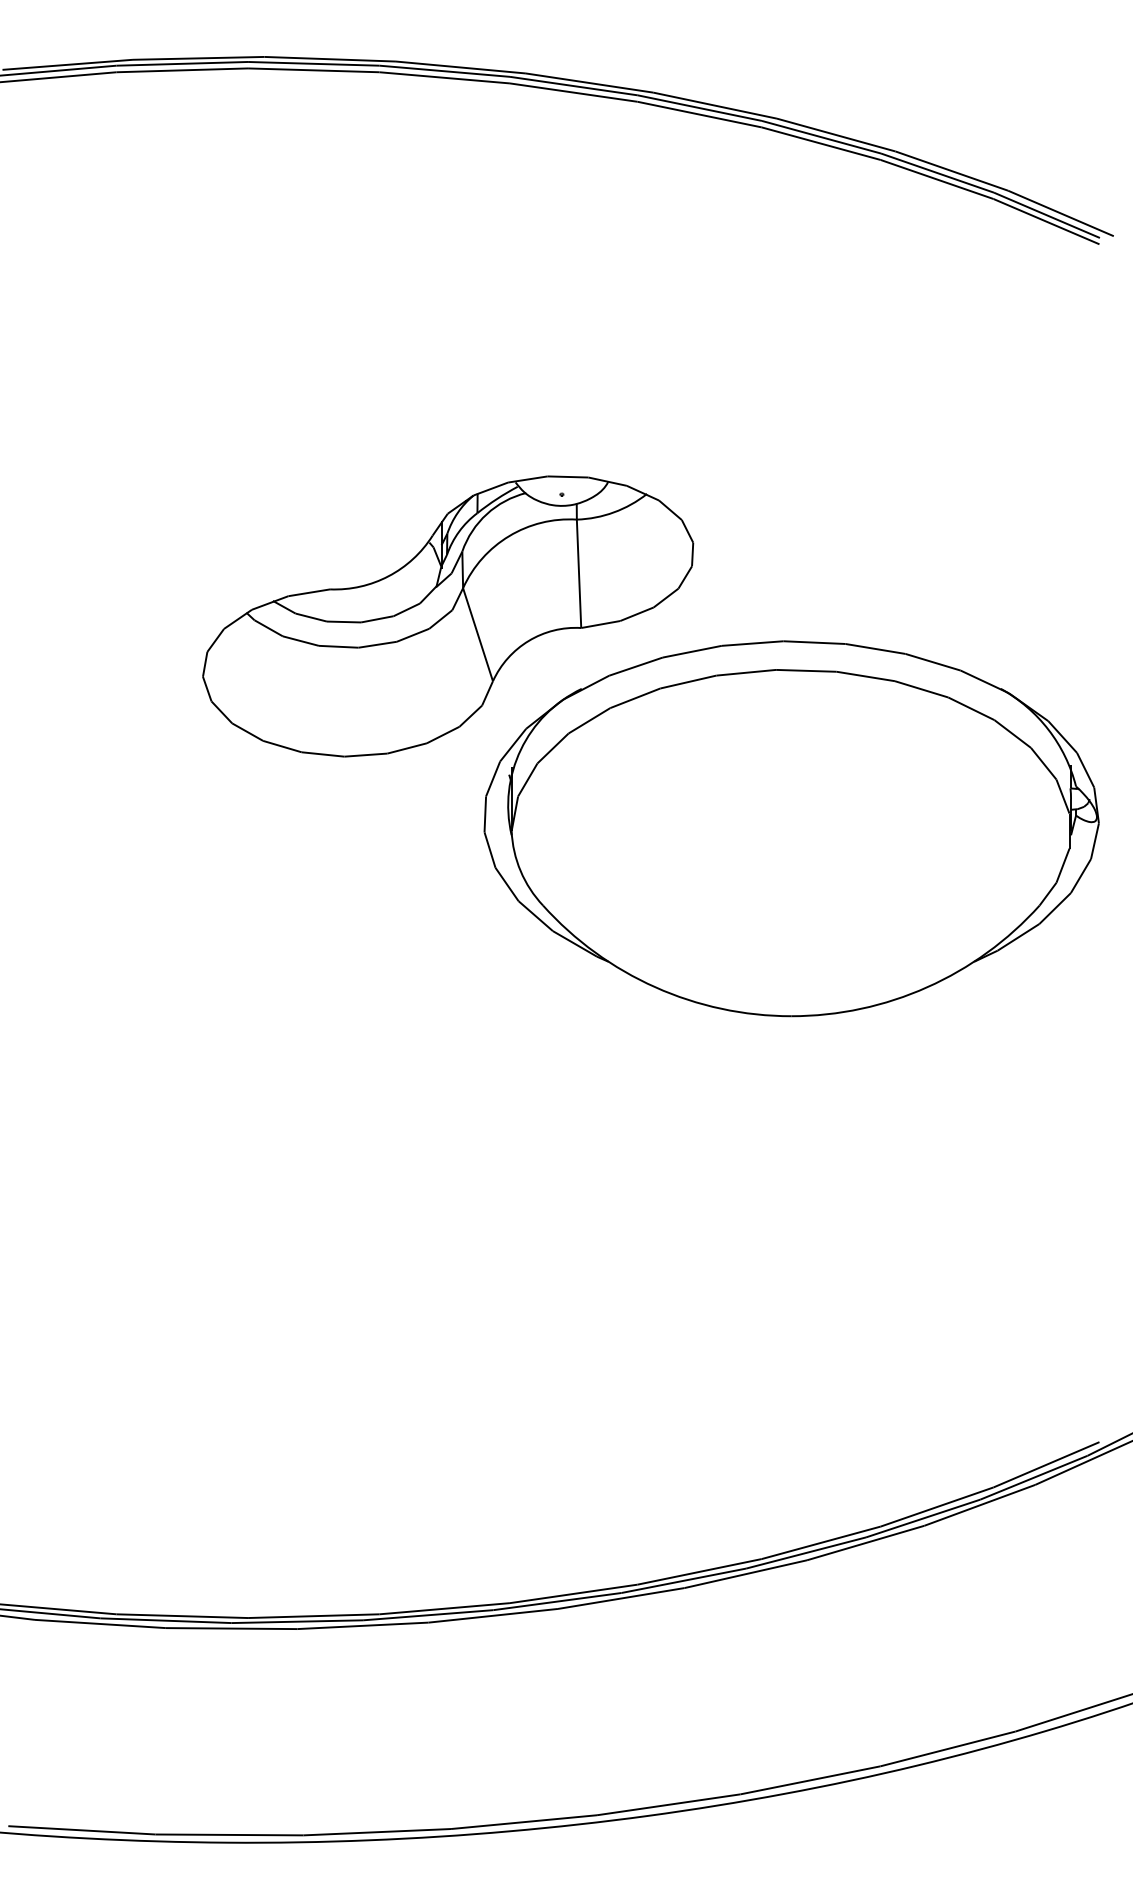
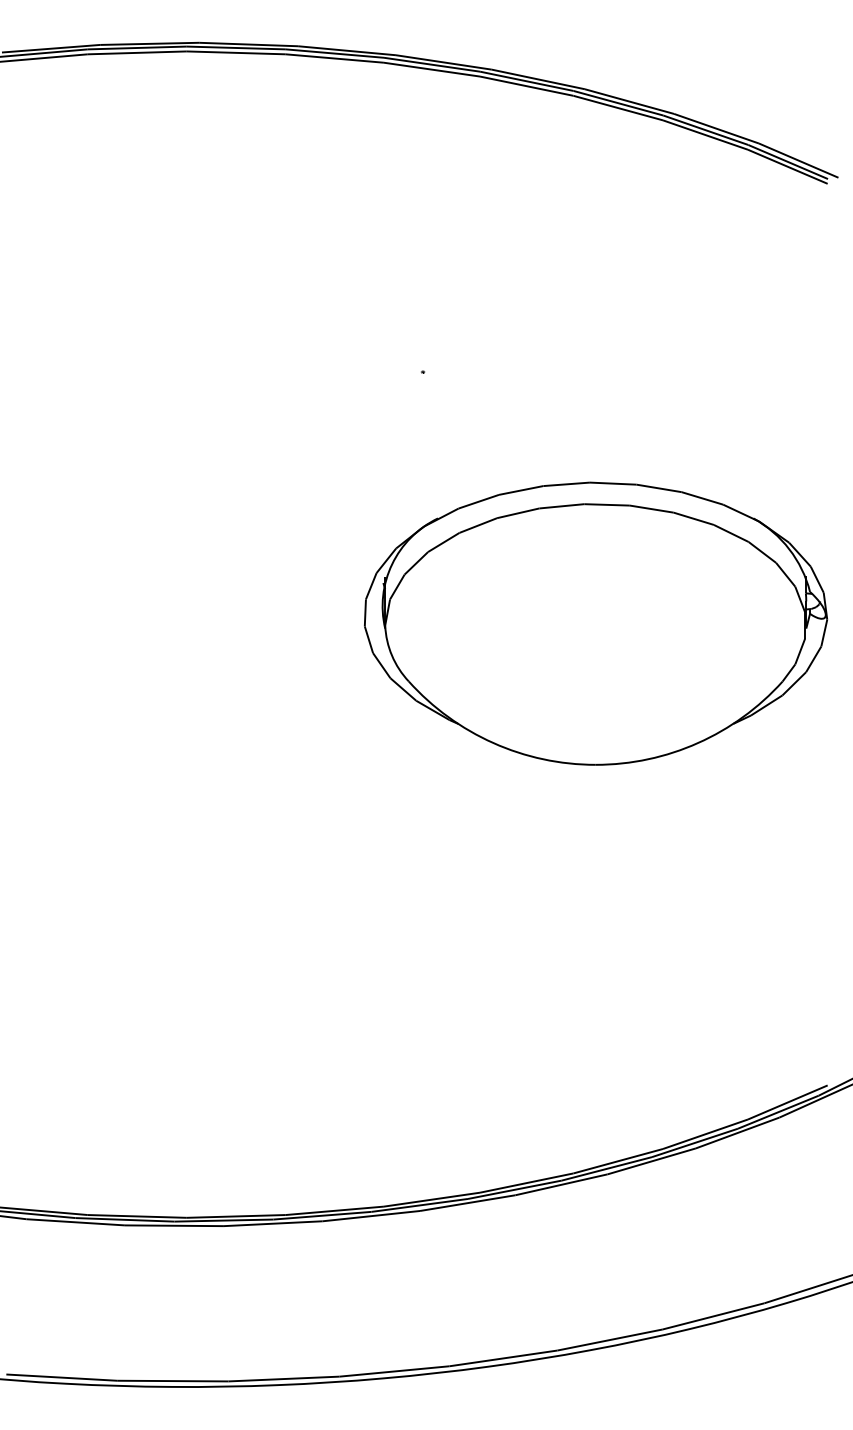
part: (448, 616) -> (337, 463), removed

